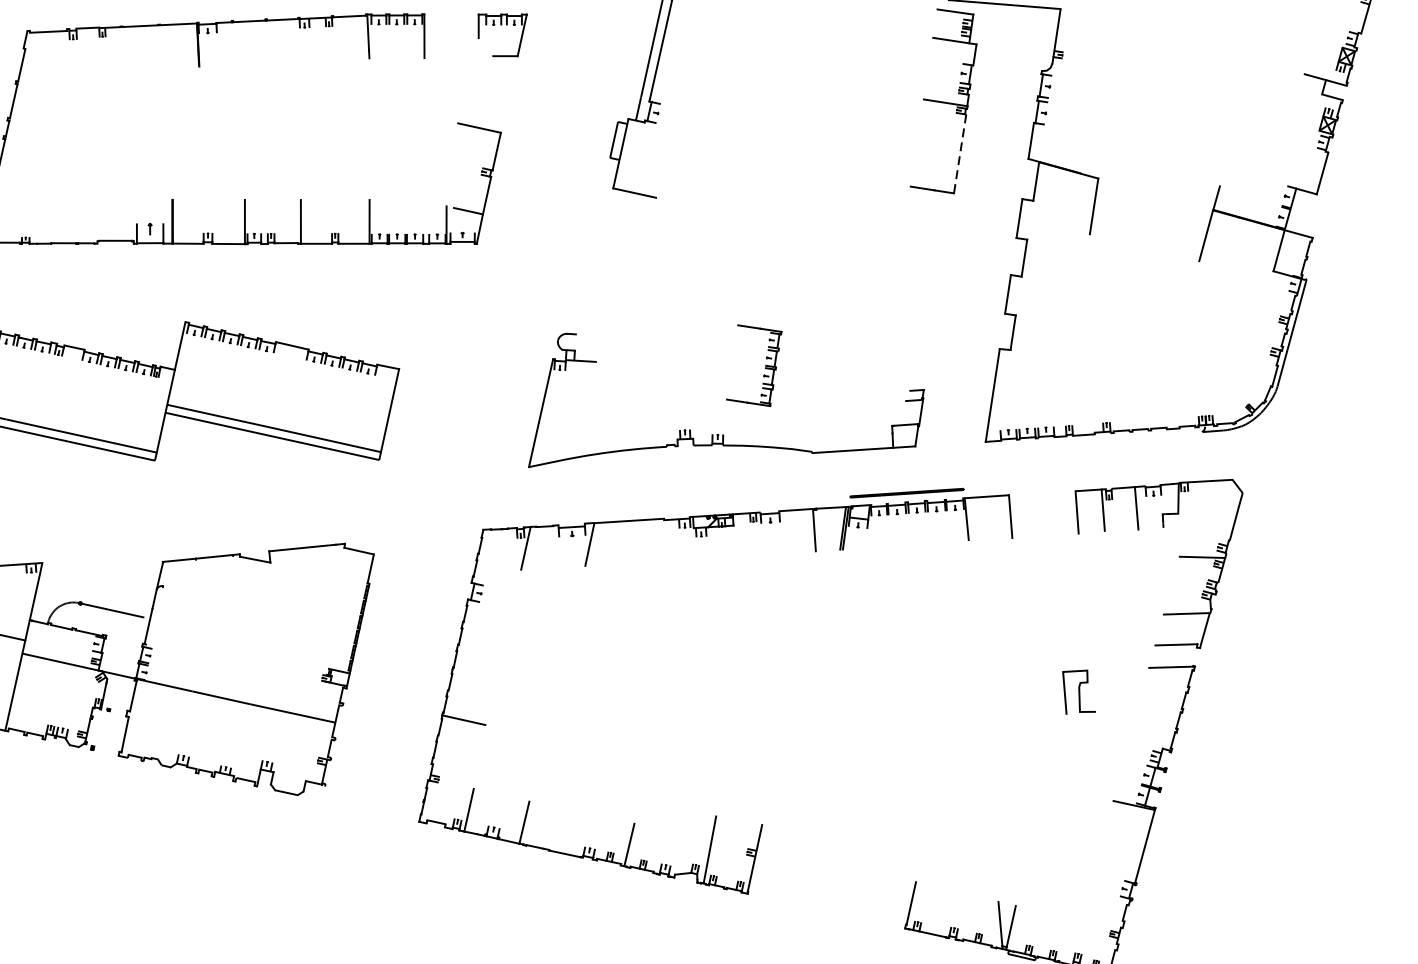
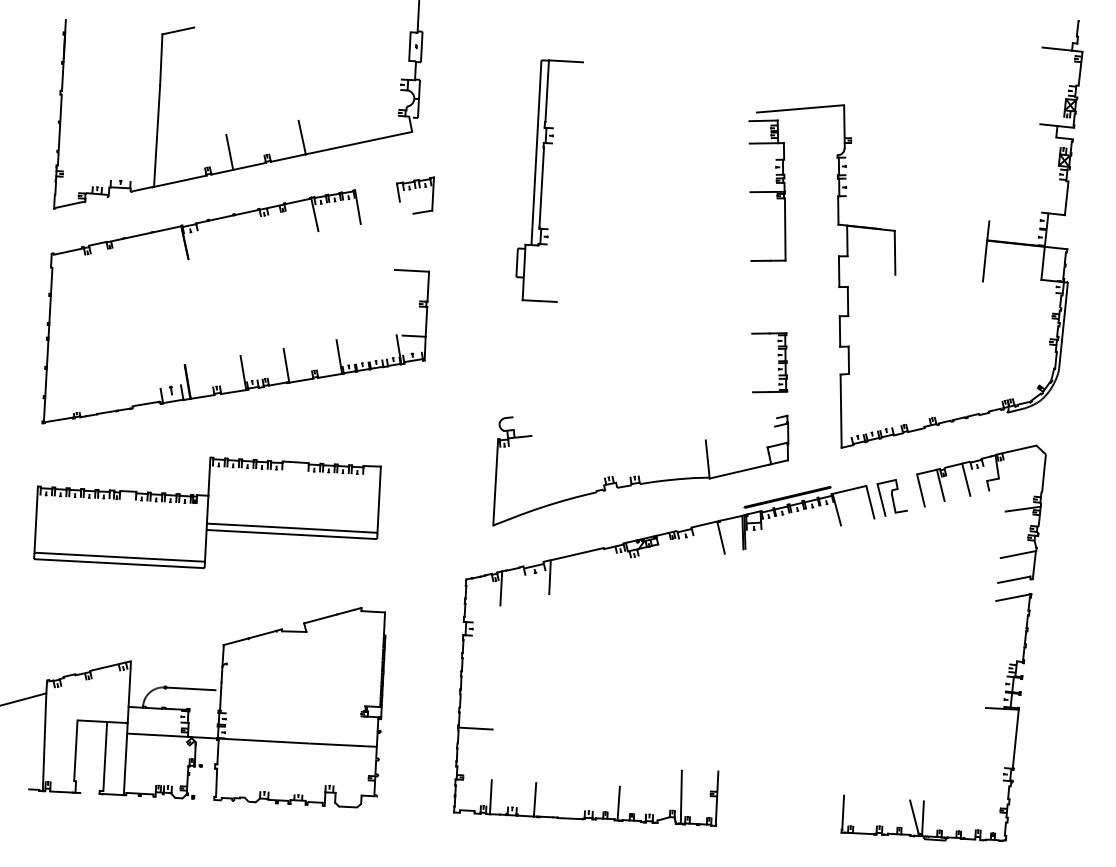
line: (960, 153) -> (785, 229), dashed -> solid
part: (765, 367) -> (778, 362), moved
line: (813, 428) -> (707, 459), added
part: (1078, 691) -> (891, 497), moved

